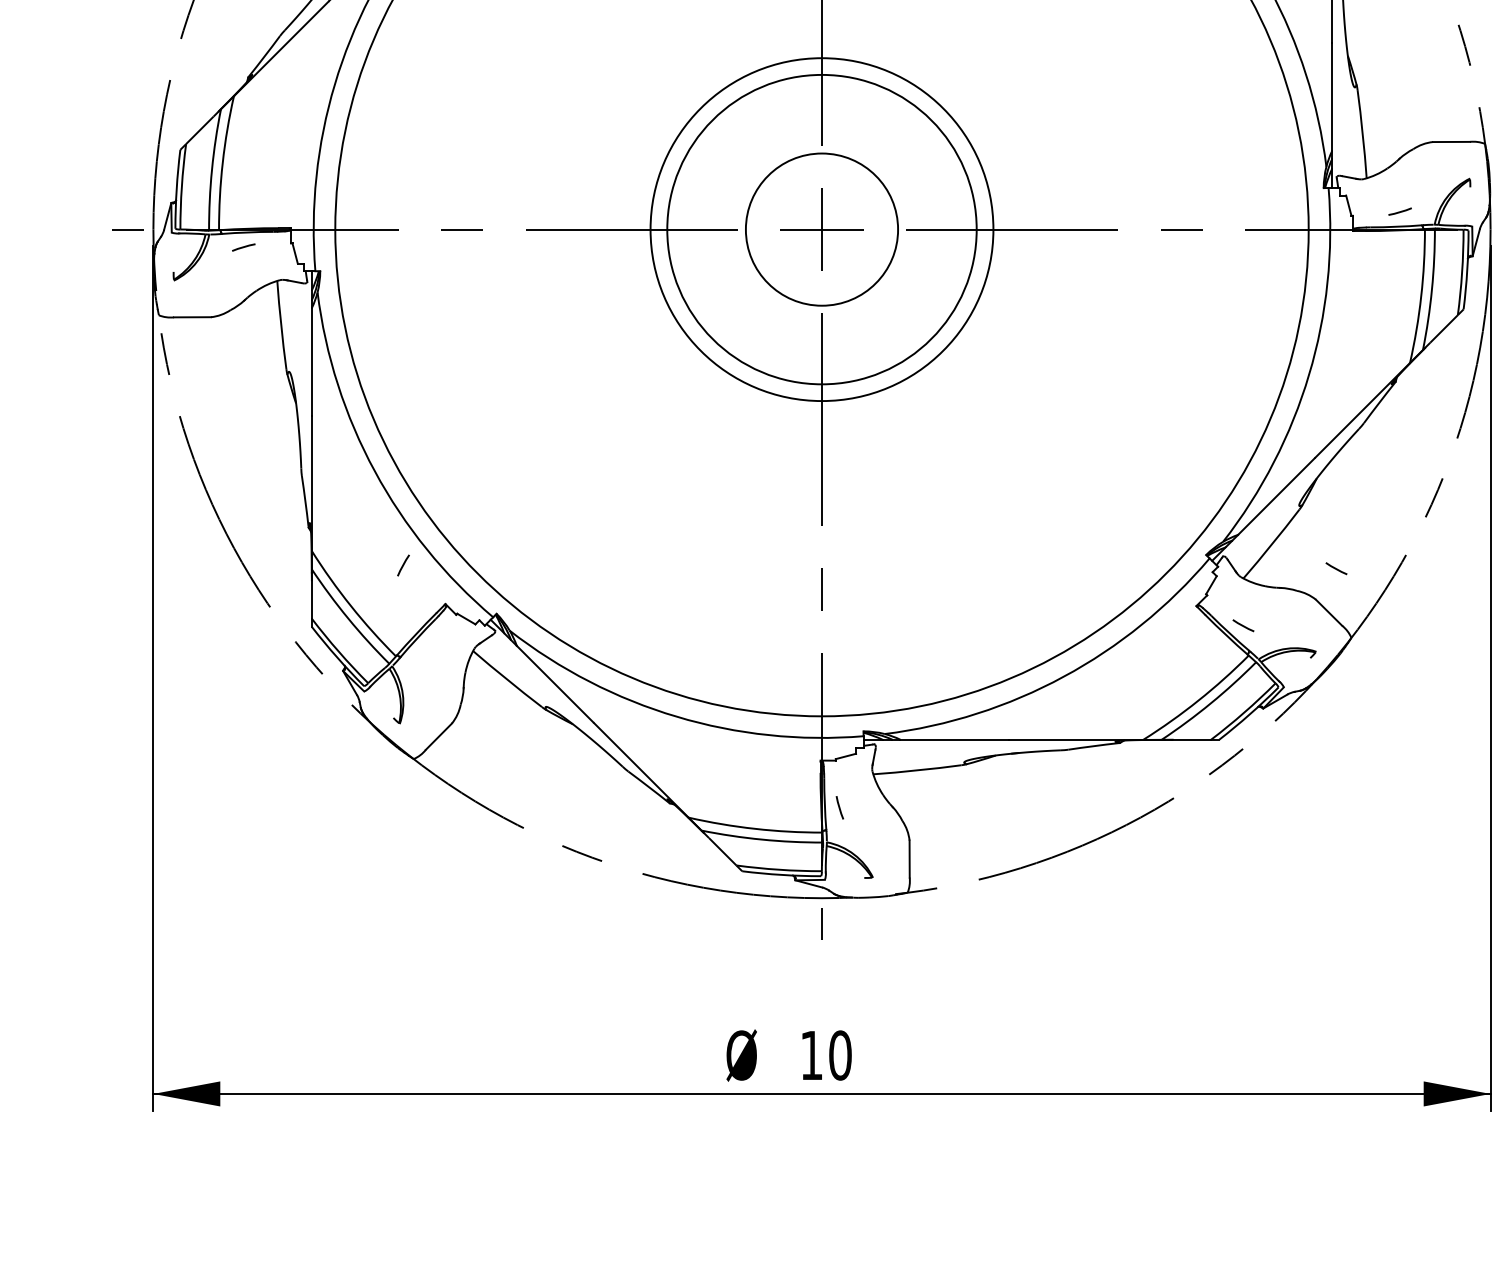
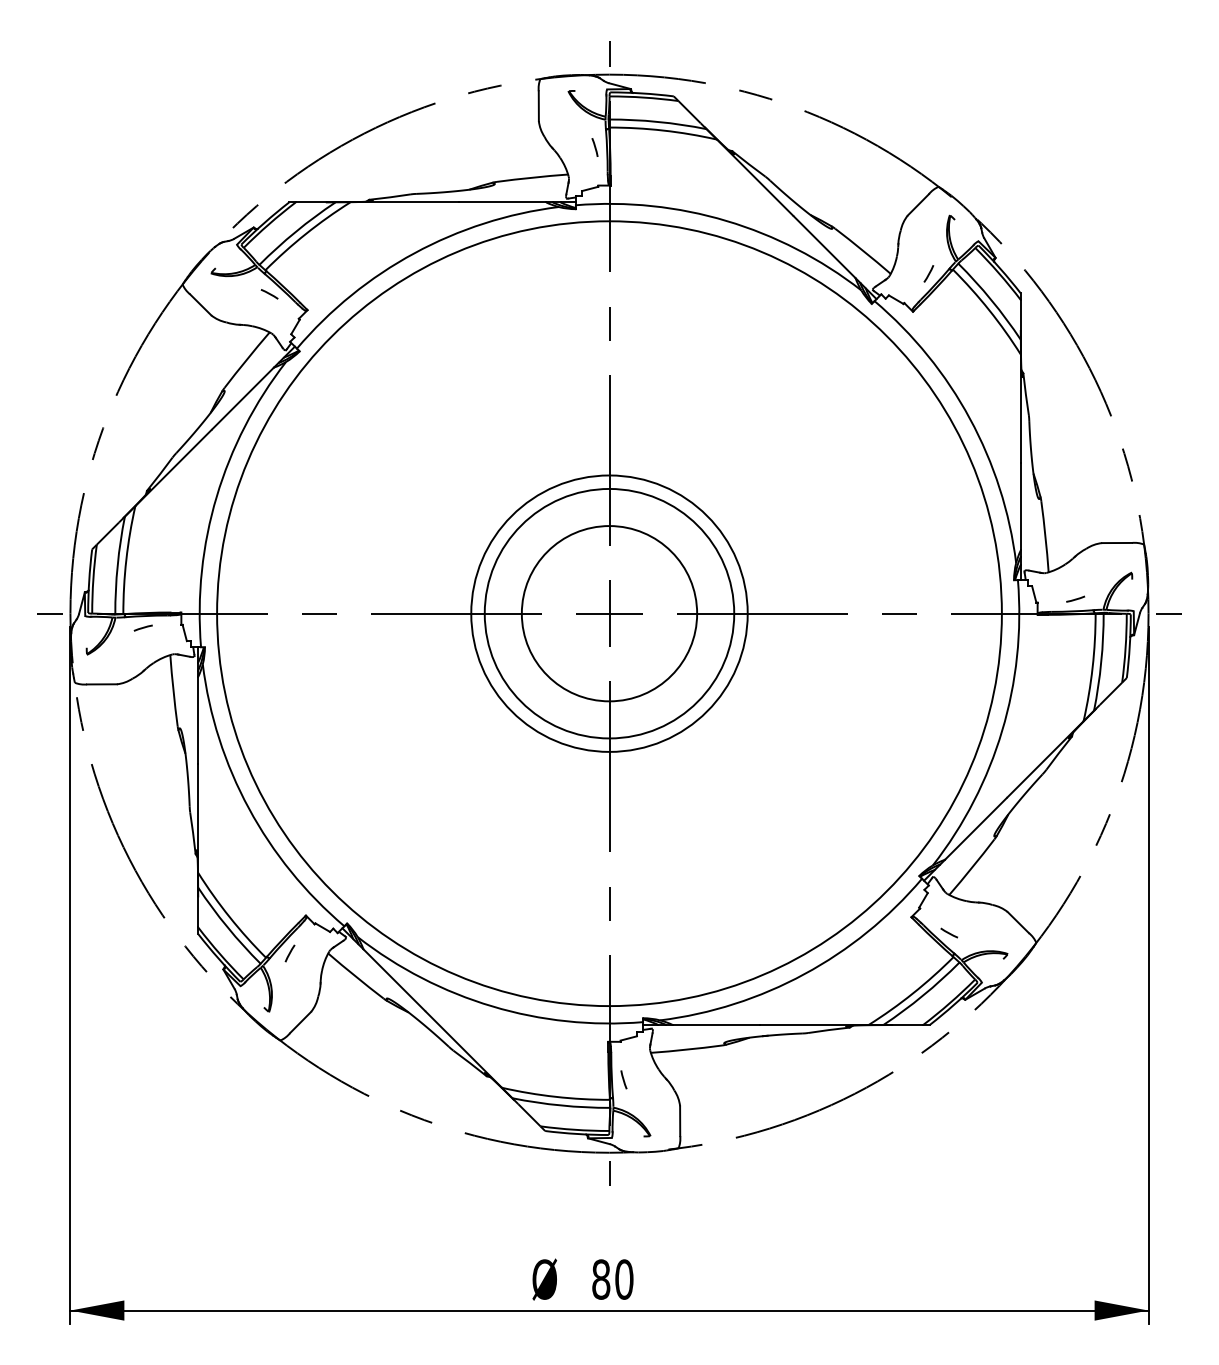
circle: (822, 229) -> (609, 613), size x1.43
line: (402, 565) -> (289, 953), moved
line: (1336, 567) -> (1024, 886), removed
text: (812, 1055) -> (601, 1279), 10 -> 80

